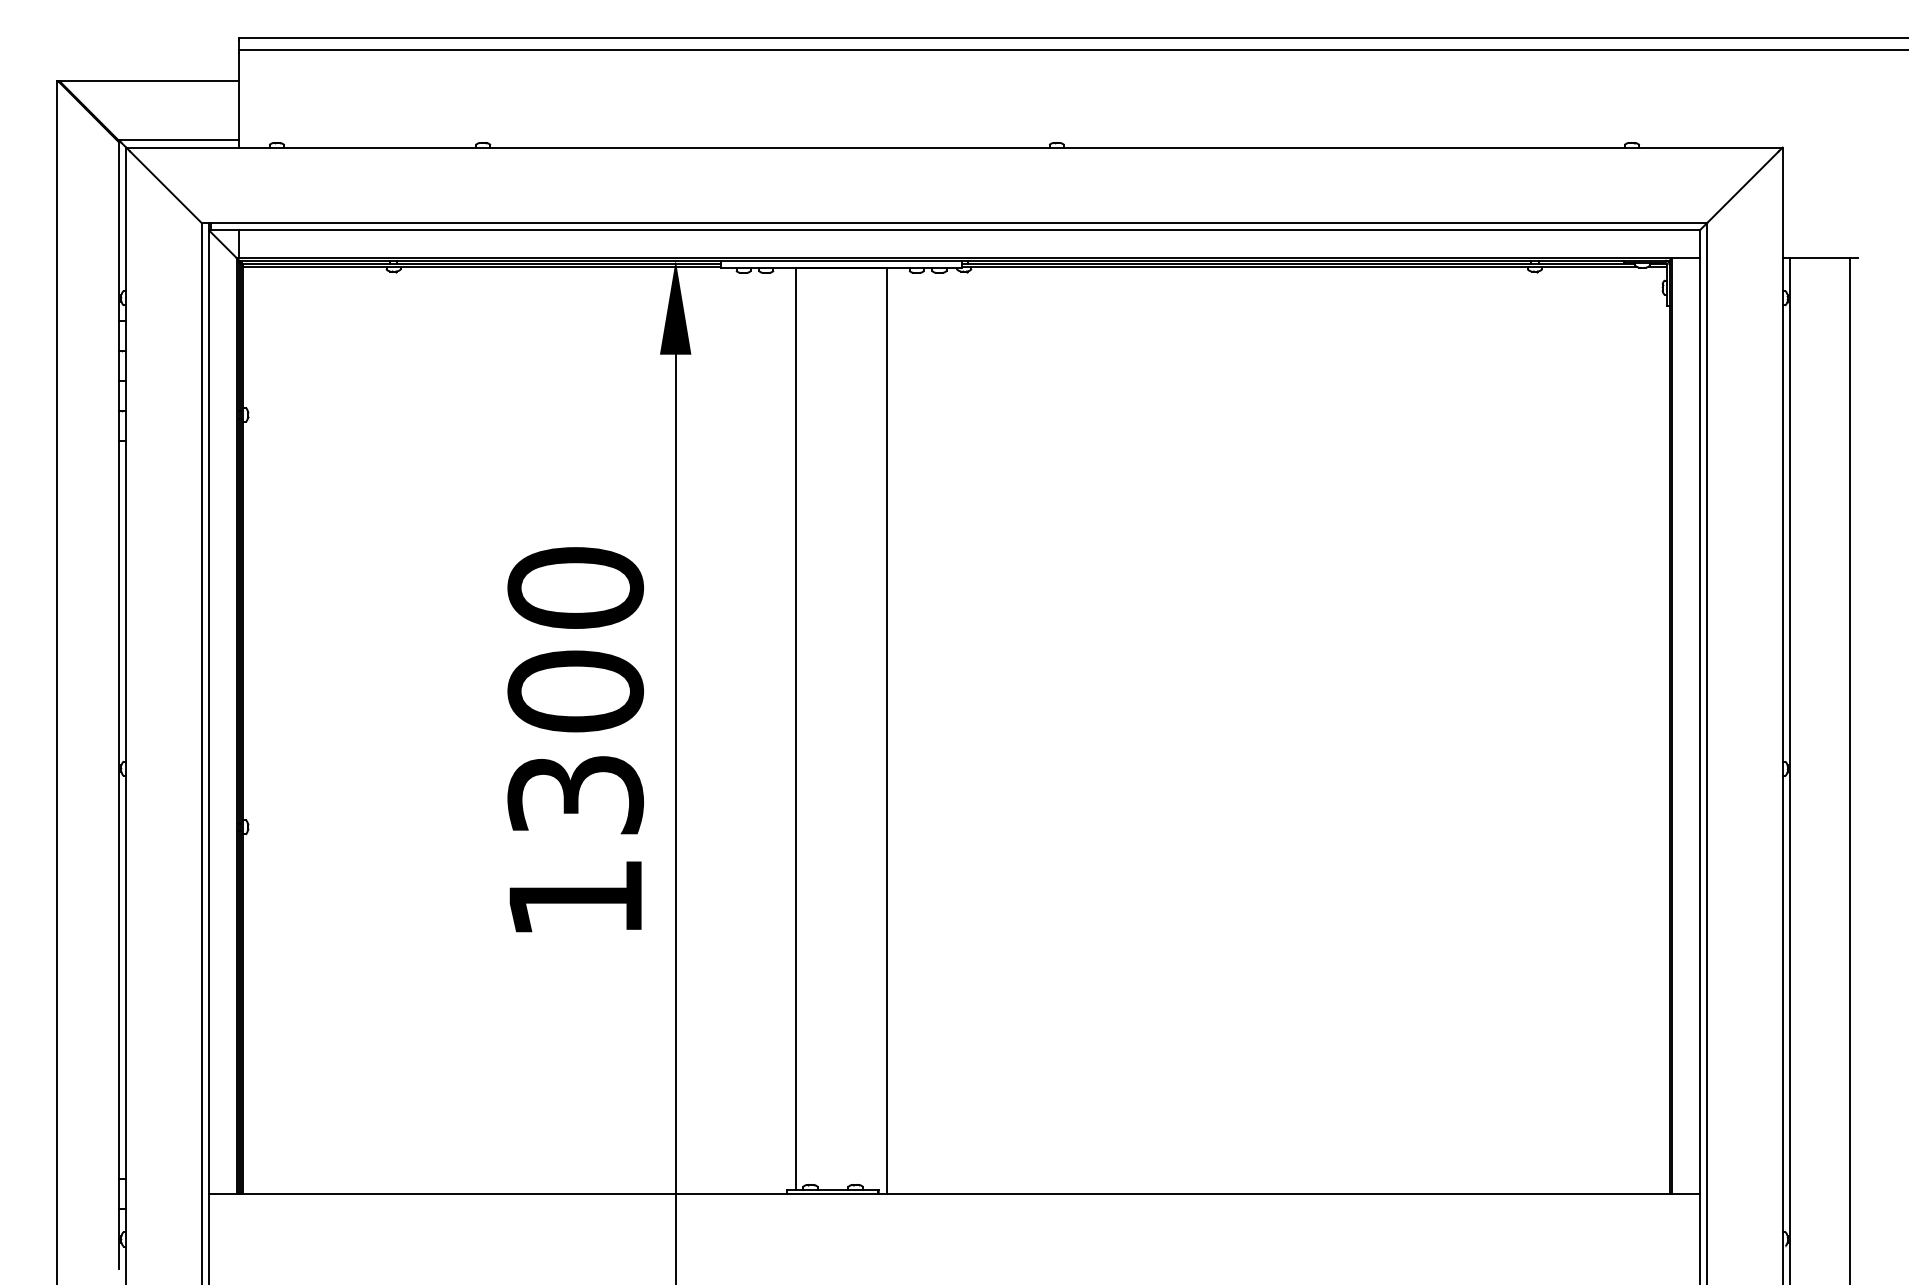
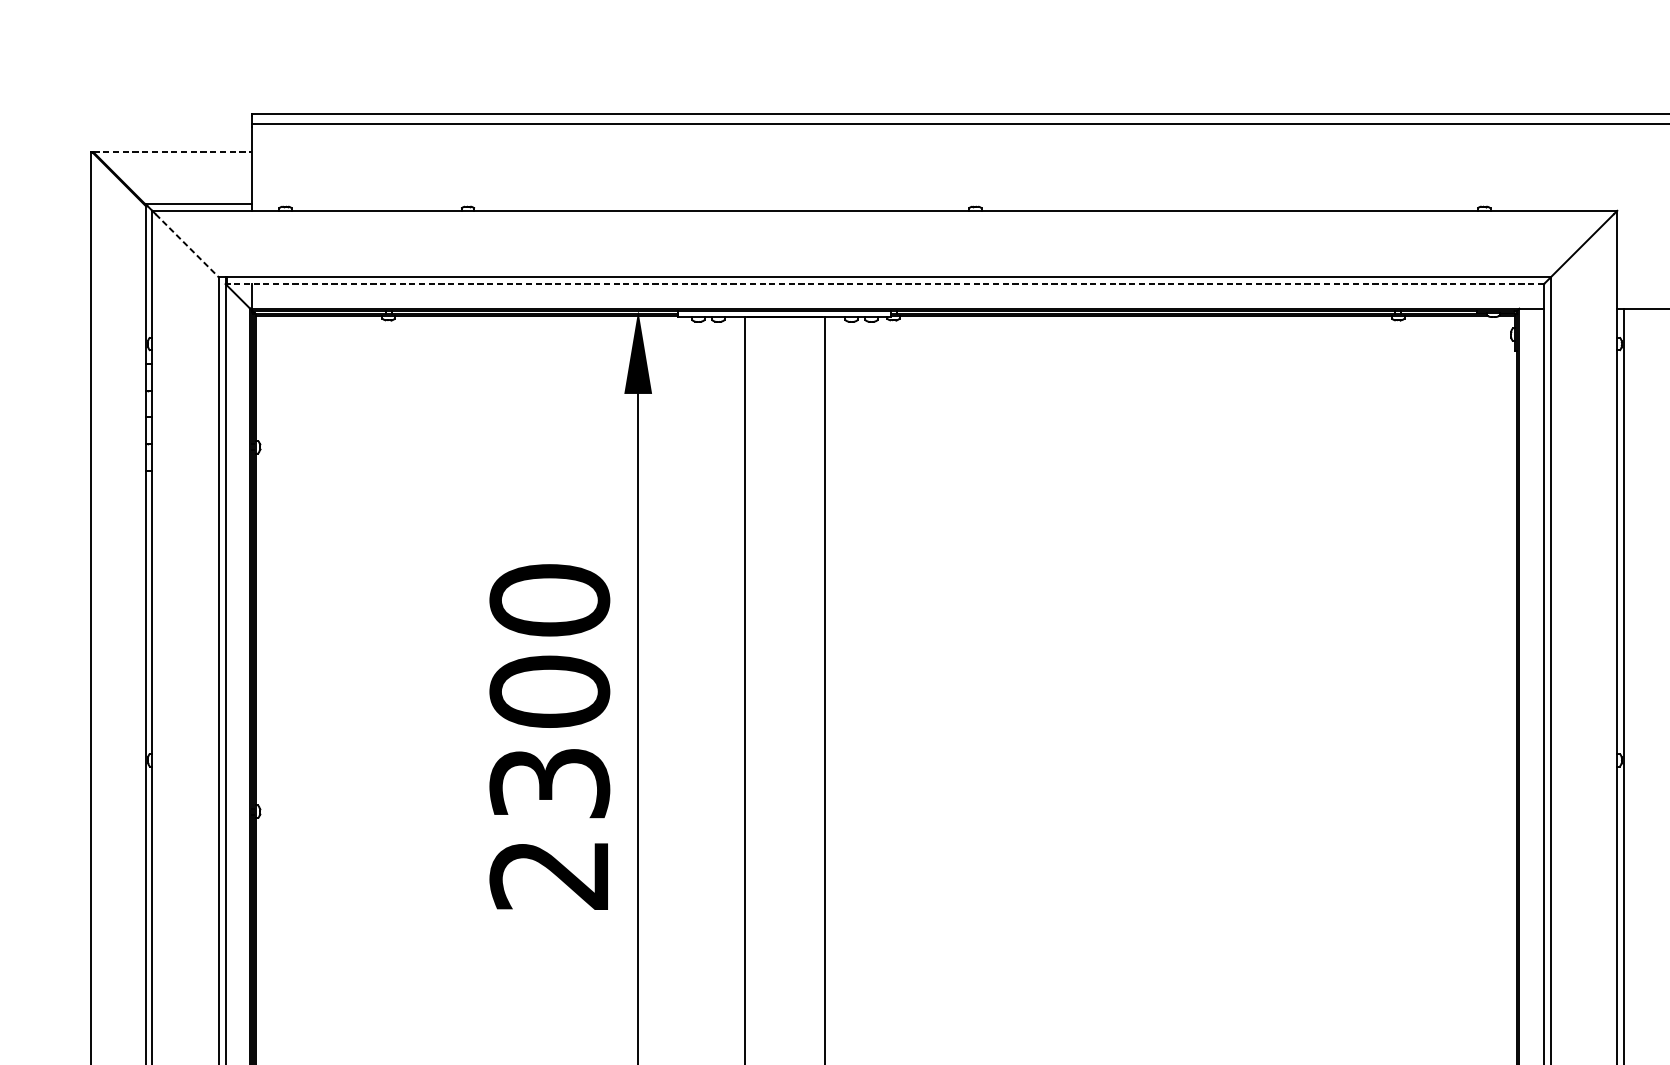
line: (149, 80) -> (172, 151), solid -> dashed
line: (165, 187) -> (186, 246), solid -> dashed
line: (955, 230) -> (885, 284), solid -> dashed
text: (574, 899) -> (548, 875), 1300 -> 2300

